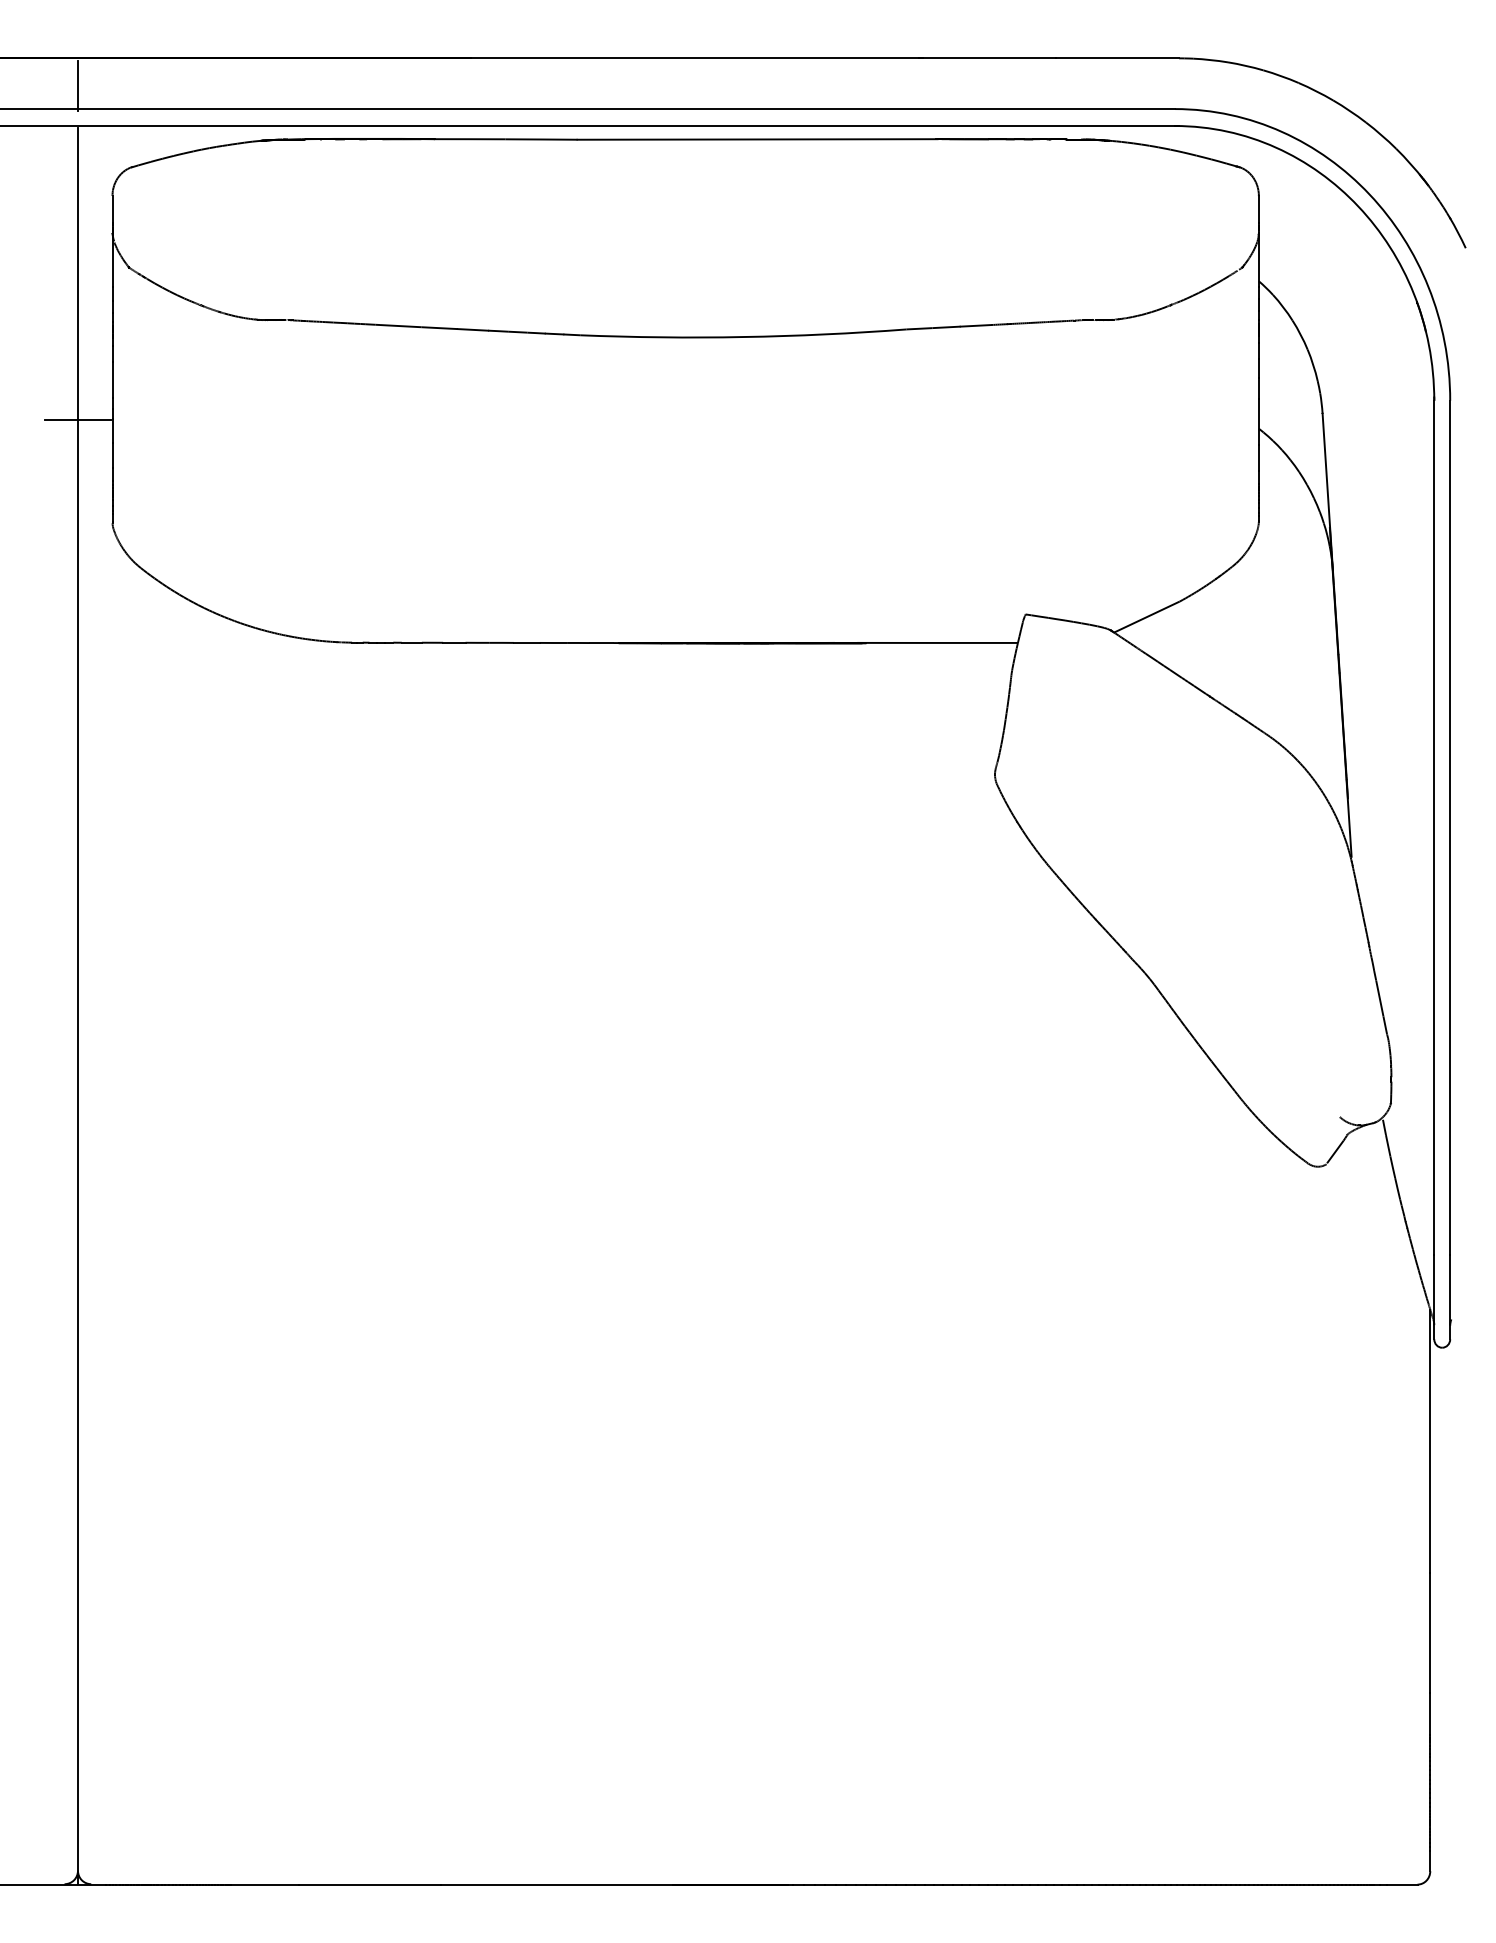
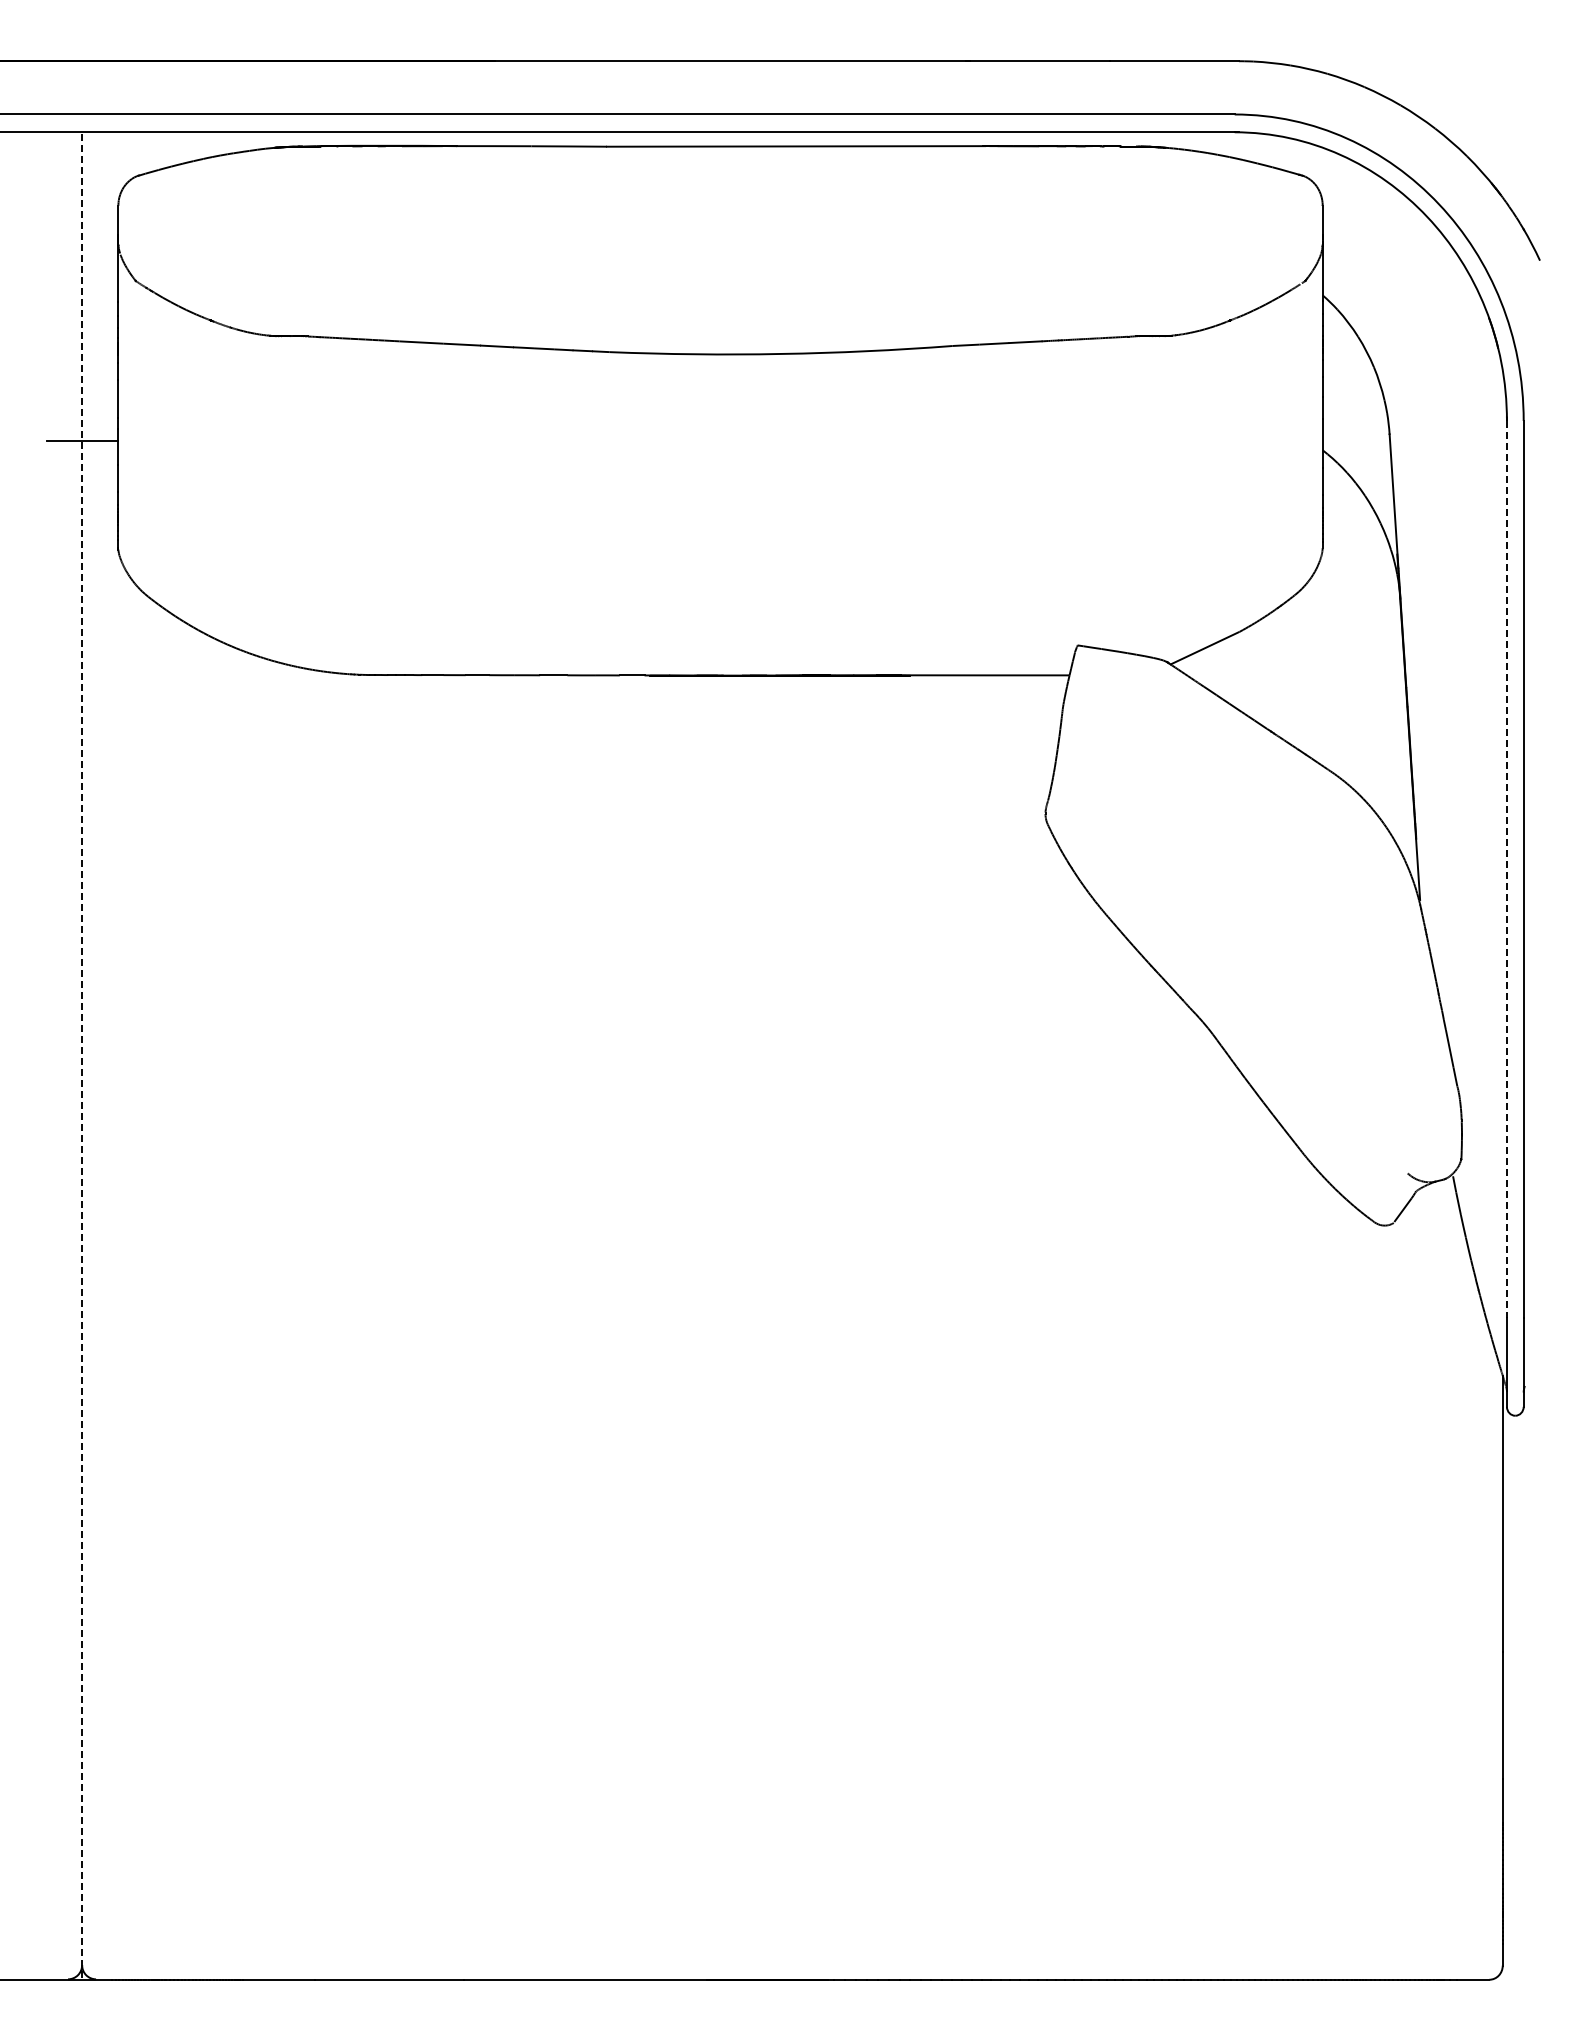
line: (78, 85) -> (82, 89), removed
line: (1433, 827) -> (1506, 869), solid -> dashed
line: (78, 1005) -> (82, 1056), solid -> dashed

